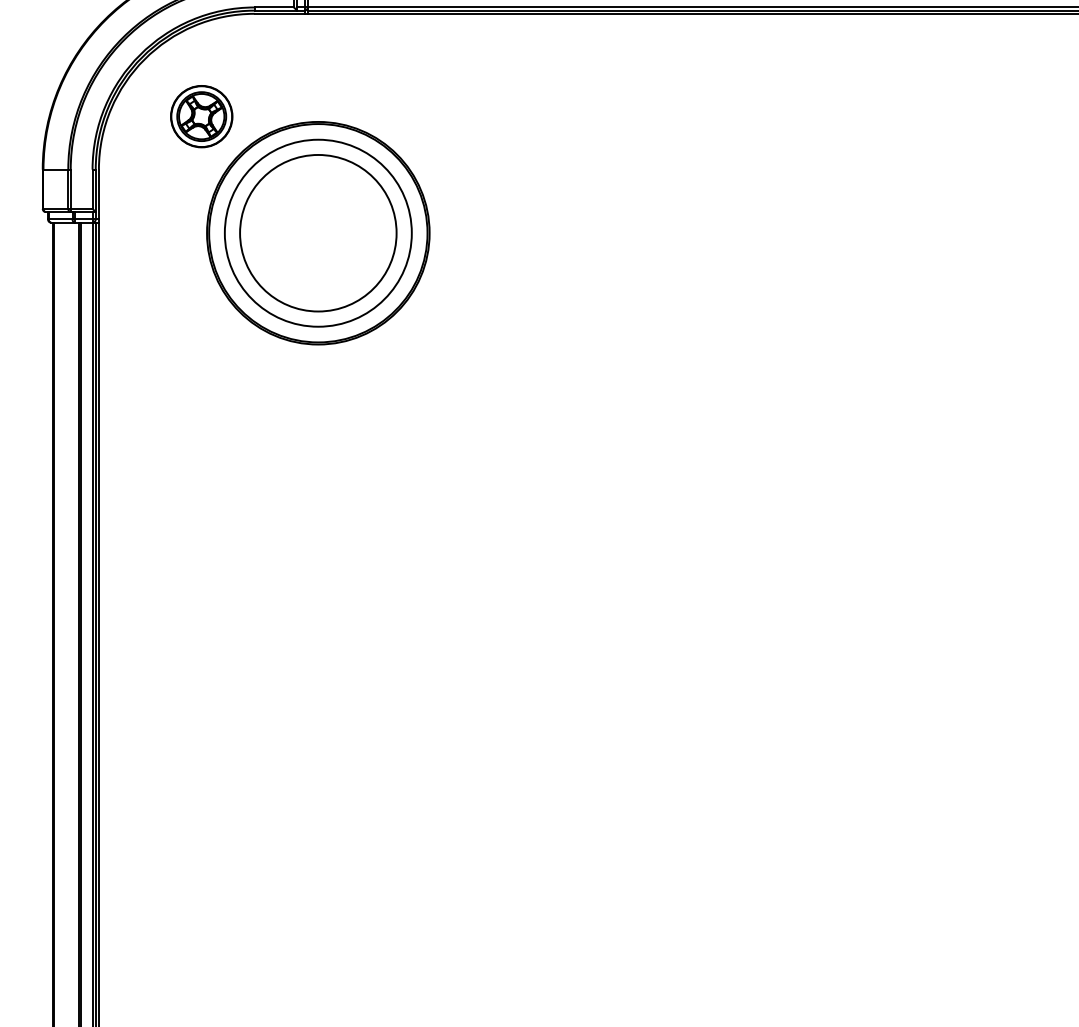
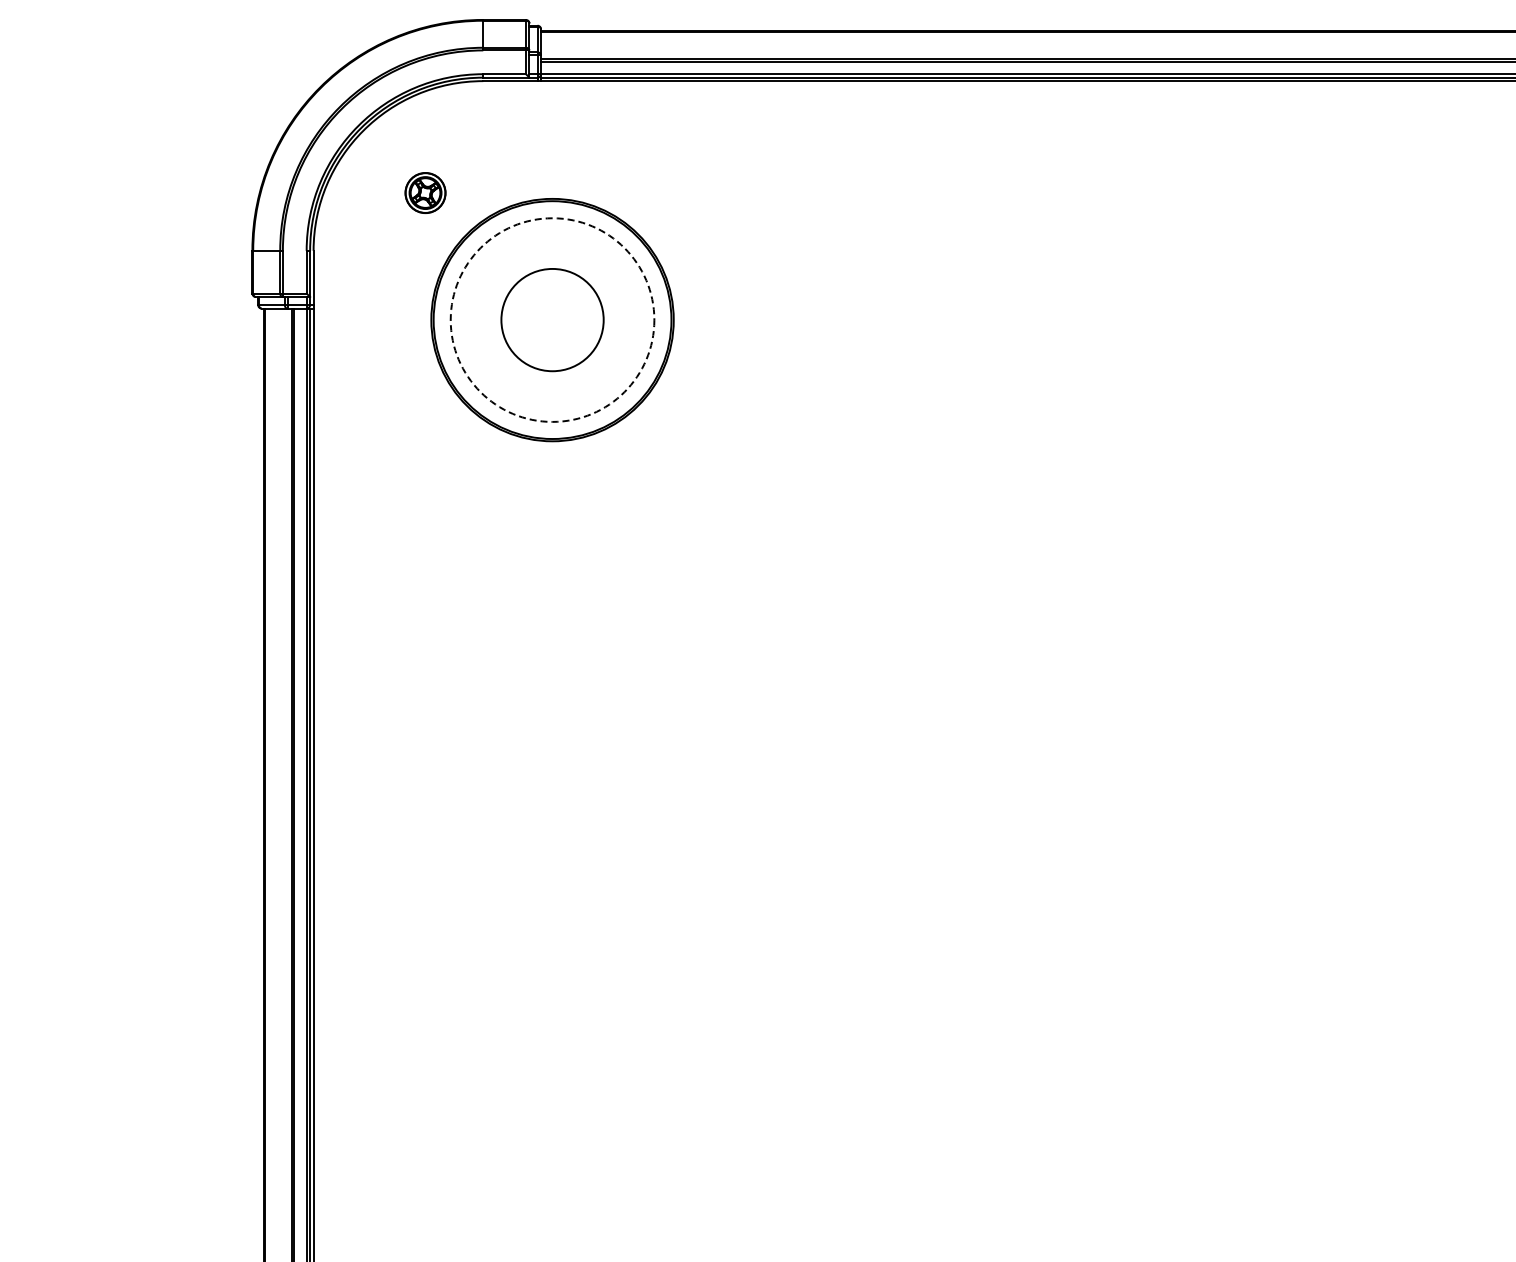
part: (201, 116) -> (425, 192), size x0.6
circle: (318, 232) -> (552, 319), size x0.6
circle: (318, 232) -> (552, 319), solid -> dashed

